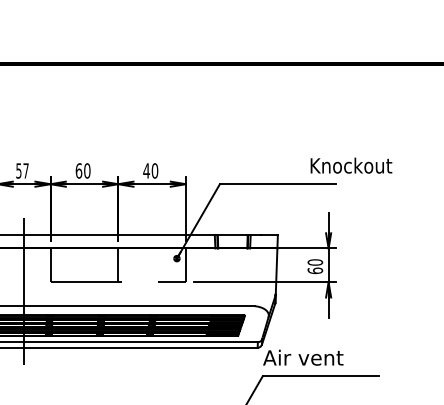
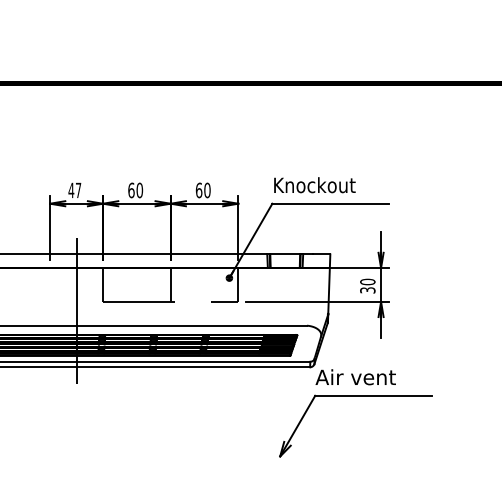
text: (351, 165) -> (314, 185), moved
text: (19, 170) -> (71, 190), 57 -> 47
text: (146, 170) -> (198, 190), 40 -> 60
text: (315, 270) -> (367, 290), 60 -> 30

